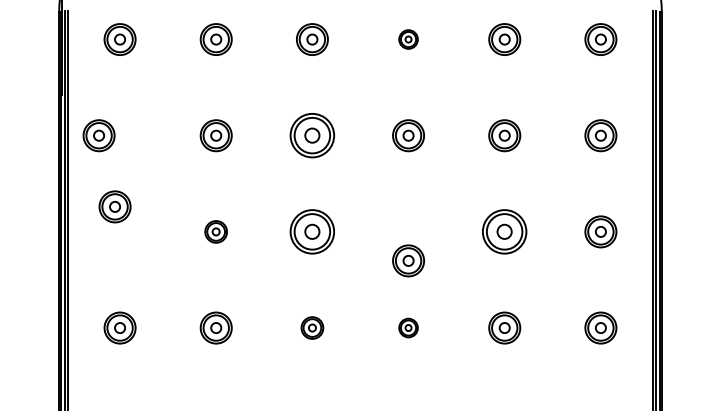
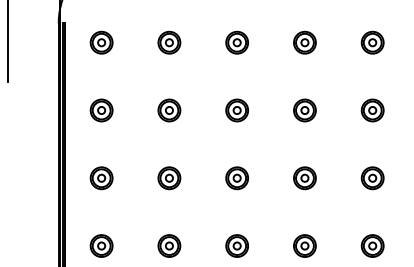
part: (408, 39) -> (304, 42), size x1.67
part: (98, 135) -> (101, 110), moved
part: (312, 135) -> (237, 110), size x0.71
part: (114, 206) -> (101, 177), moved
part: (215, 231) -> (168, 177), size x1.43
part: (312, 231) -> (237, 177), size x0.71
part: (504, 231) -> (372, 177), size x0.71
part: (408, 260) -> (304, 177), moved
part: (312, 327) -> (237, 245), size x1.43
part: (408, 327) -> (304, 245), size x1.67

